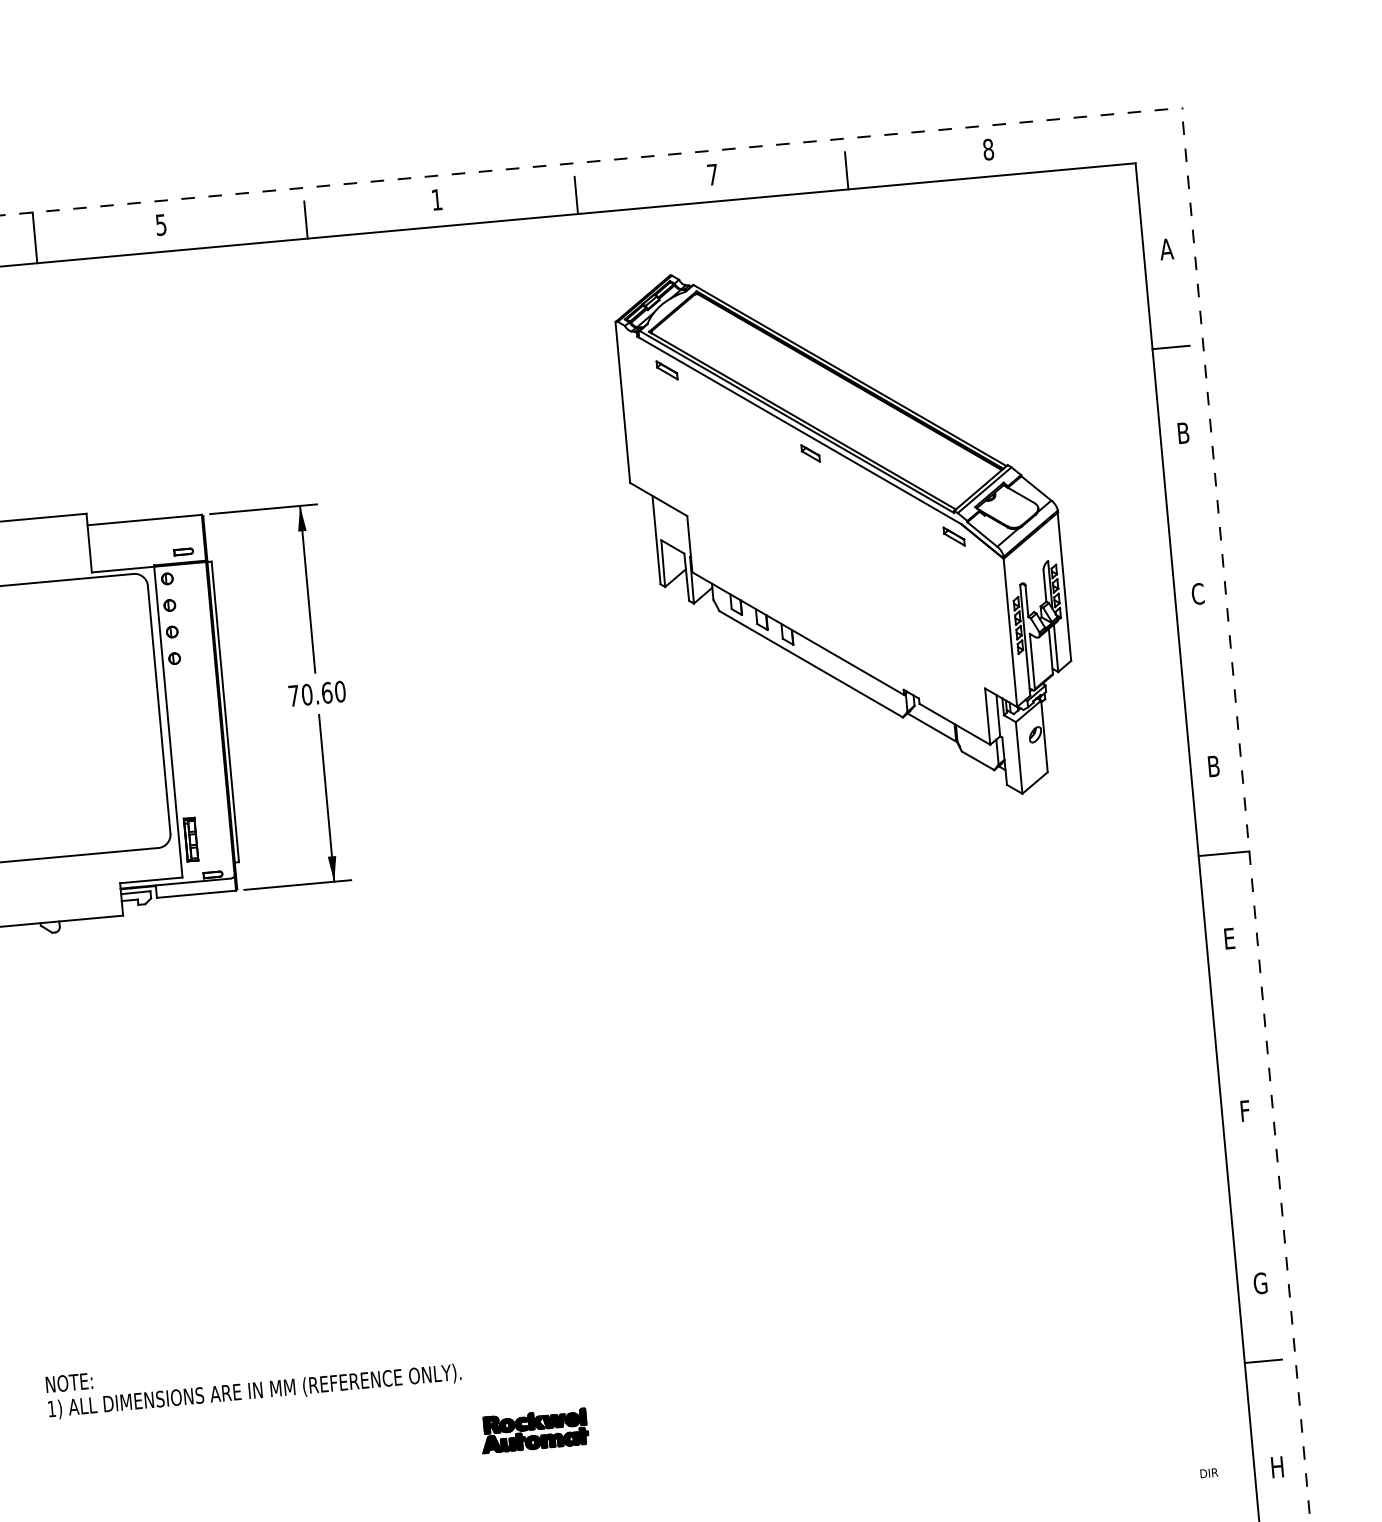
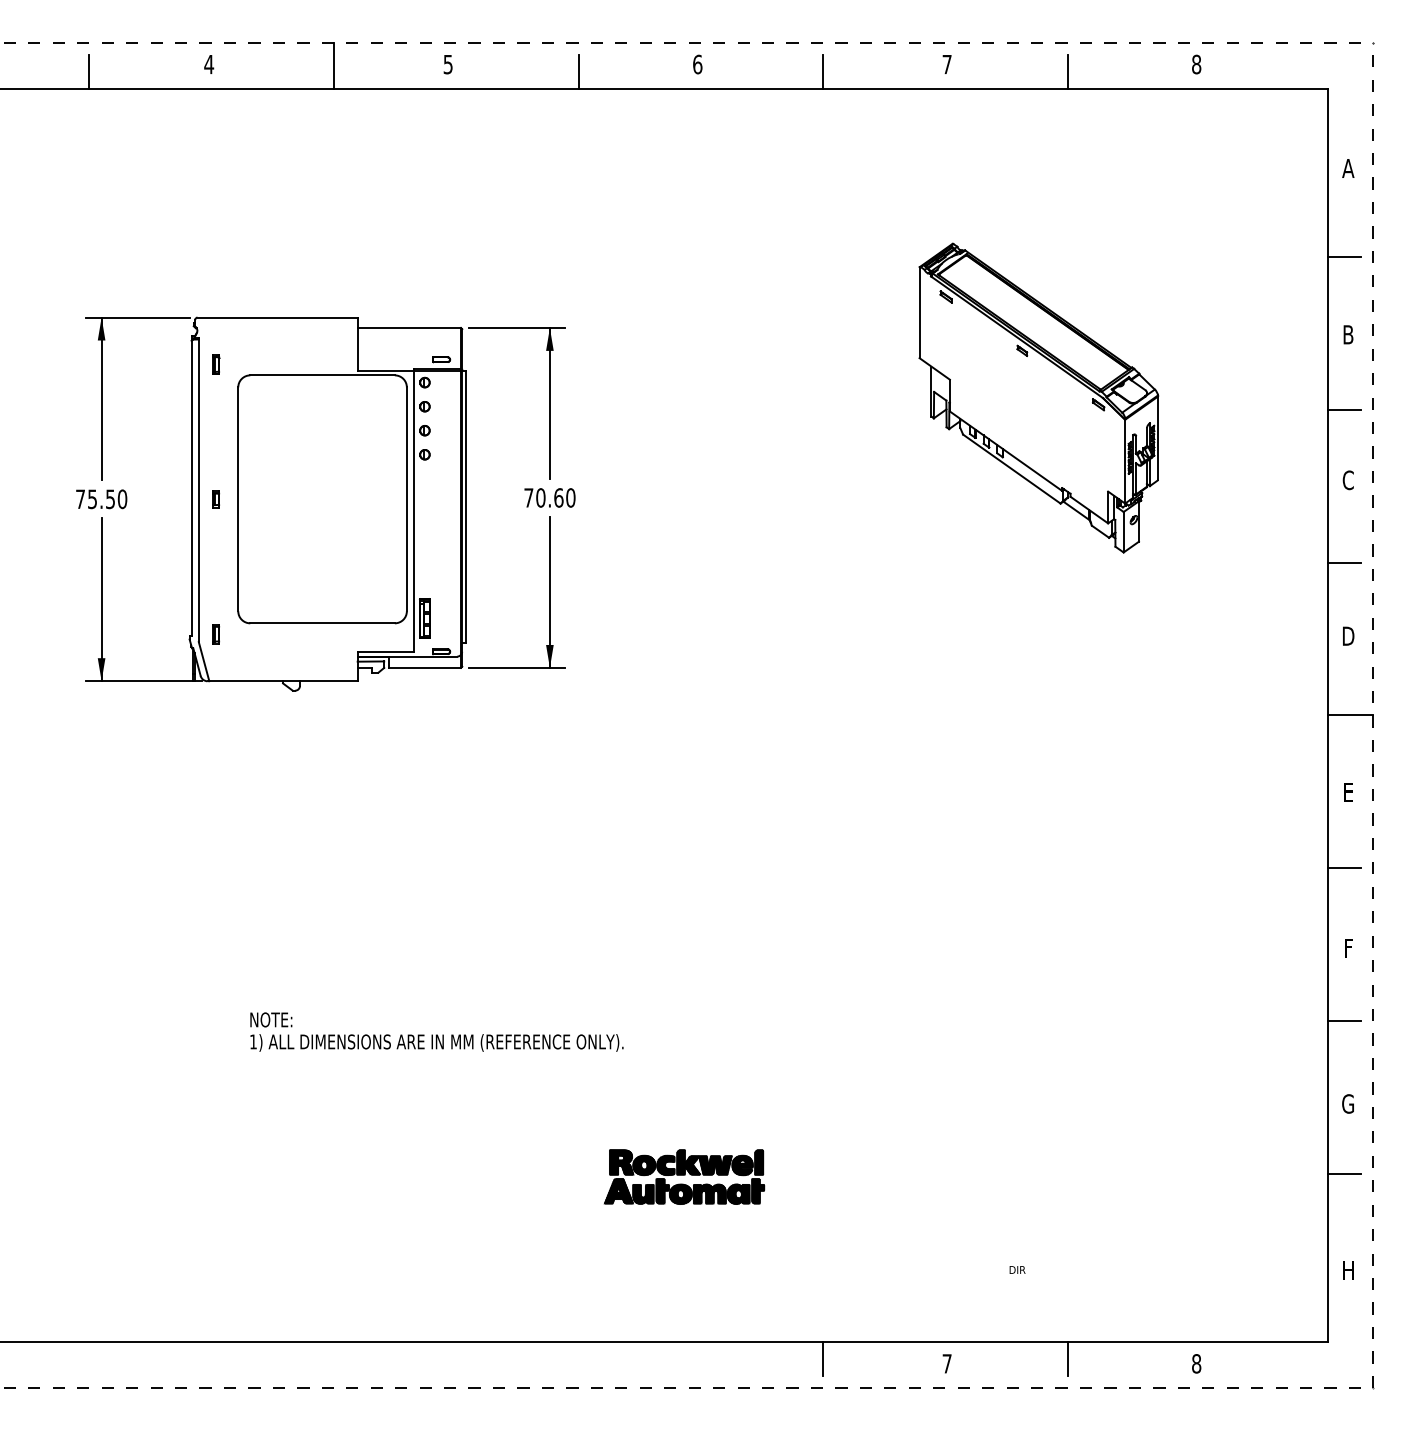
text: (436, 199) -> (697, 64), 1 -> 6
line: (1186, 516) -> (1344, 409), added
part: (847, 533) -> (1038, 397), size x0.62
line: (1202, 685) -> (1344, 562), added
text: (1213, 765) -> (1348, 635), B -> D
line: (1232, 1023) -> (1344, 868), added
line: (1248, 1192) -> (1344, 1021), added
text: (253, 1379) -> (436, 1031), moved
part: (534, 1430) -> (684, 1176), size x1.67
text: (1209, 1472) -> (1017, 1269), moved

